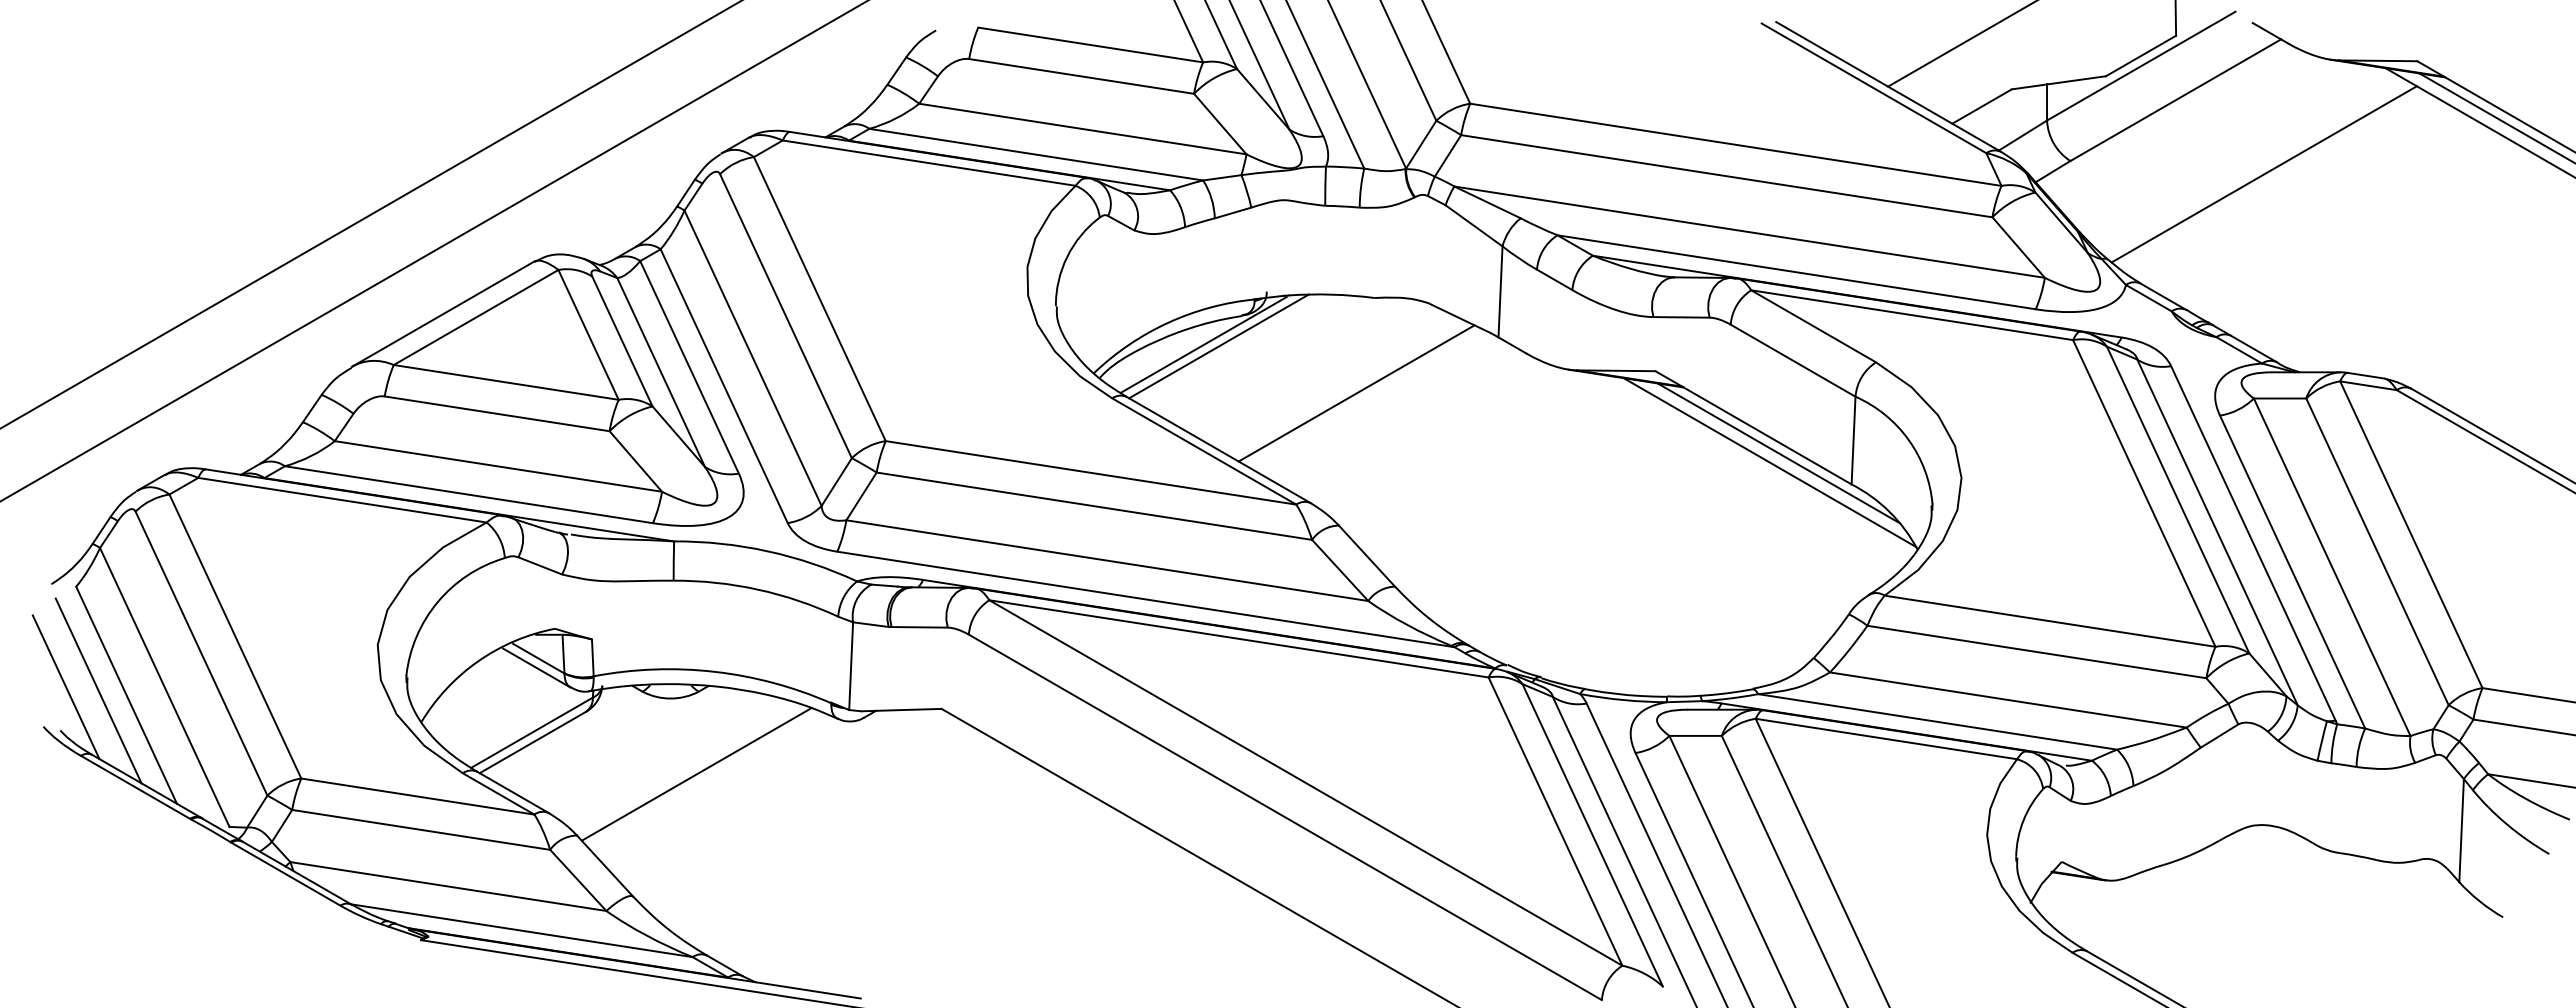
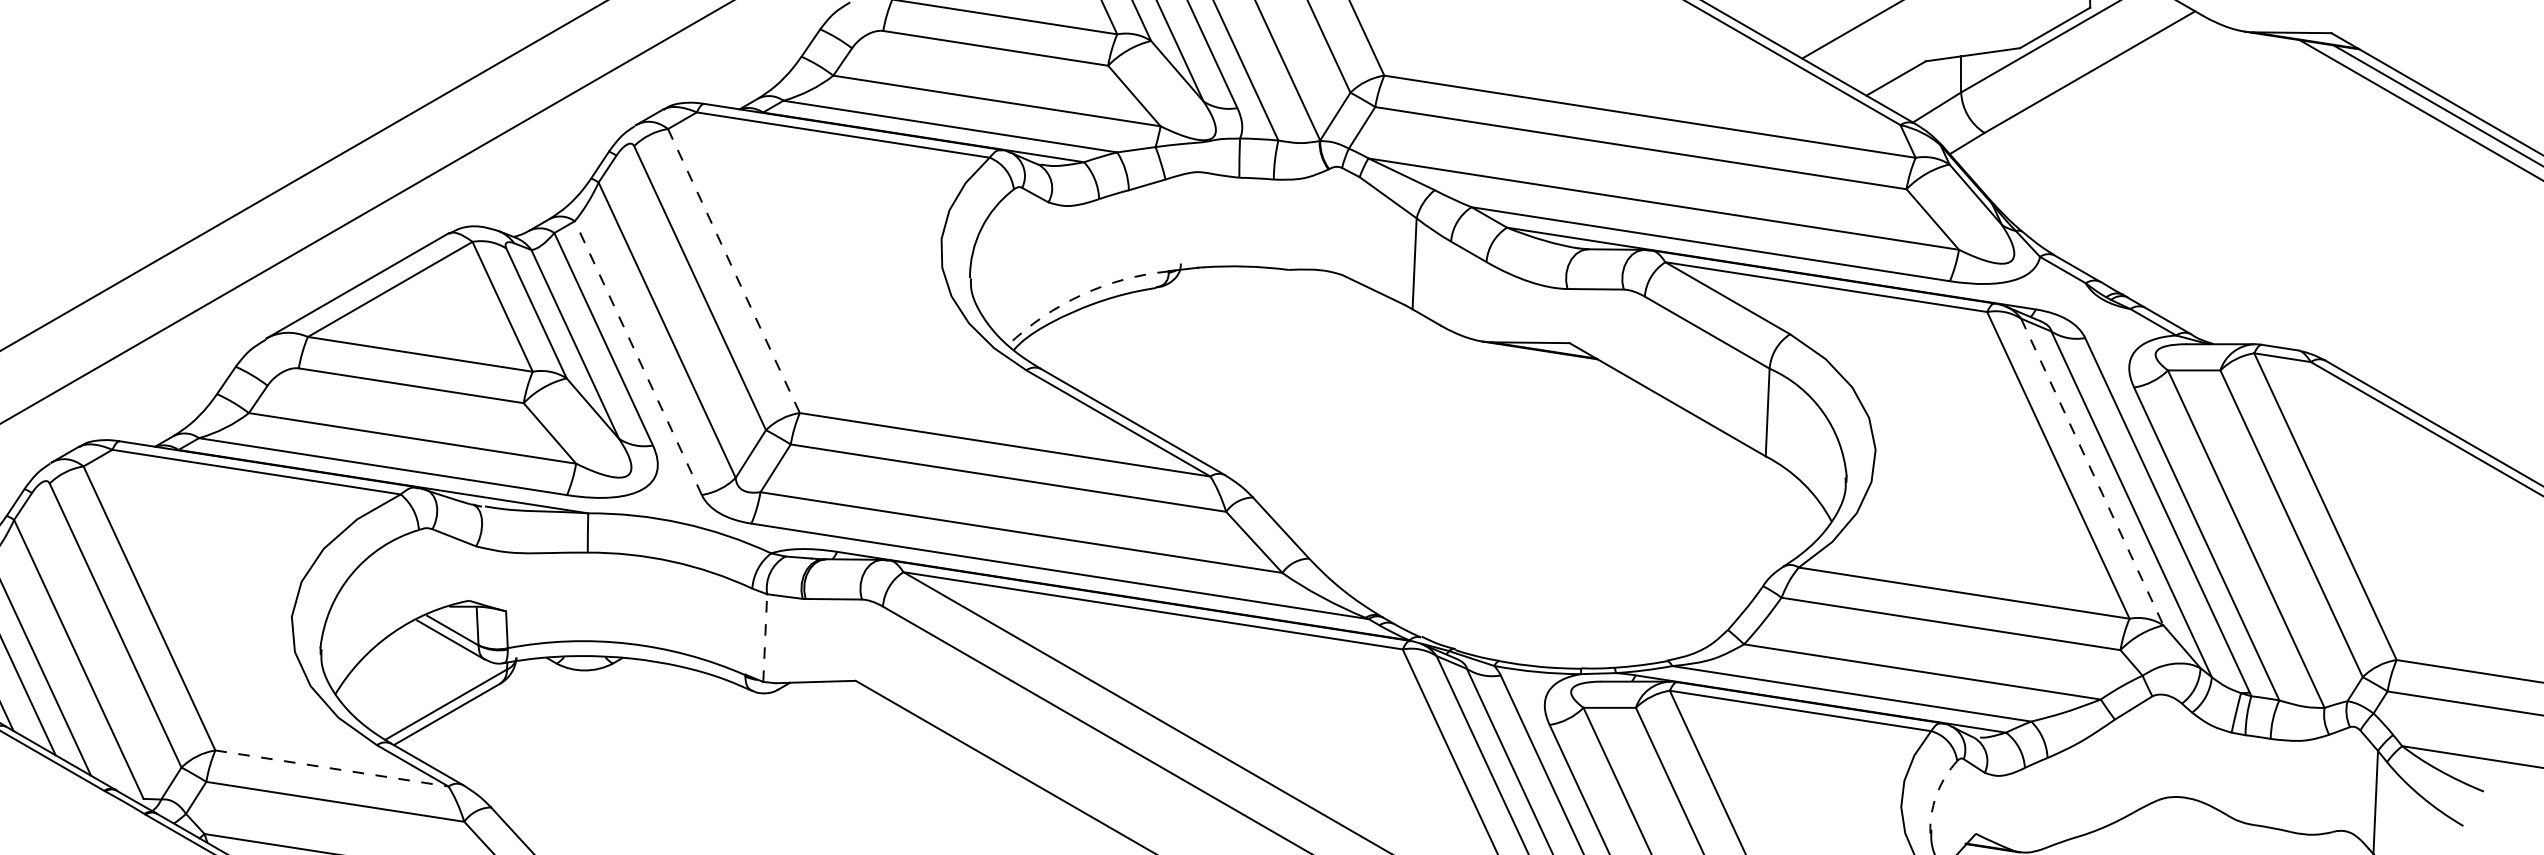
line: (2263, 174) -> (2177, 146), removed
line: (819, 299) -> (733, 271), solid -> dashed
arc: (1167, 322) -> (1081, 294), solid -> dashed
line: (1203, 344) -> (1117, 316), removed
line: (1218, 346) -> (1132, 318), removed
line: (724, 386) -> (638, 358), solid -> dashed
line: (1356, 393) -> (1270, 365), removed
line: (1778, 453) -> (1692, 425), removed
line: (1769, 462) -> (1683, 434), removed
line: (2178, 500) -> (2092, 472), solid -> dashed
line: (851, 666) -> (765, 638), solid -> dashed
line: (696, 773) -> (610, 745), removed
line: (417, 796) -> (331, 768), solid -> dashed
arc: (2023, 820) -> (1937, 792), solid -> dashed

